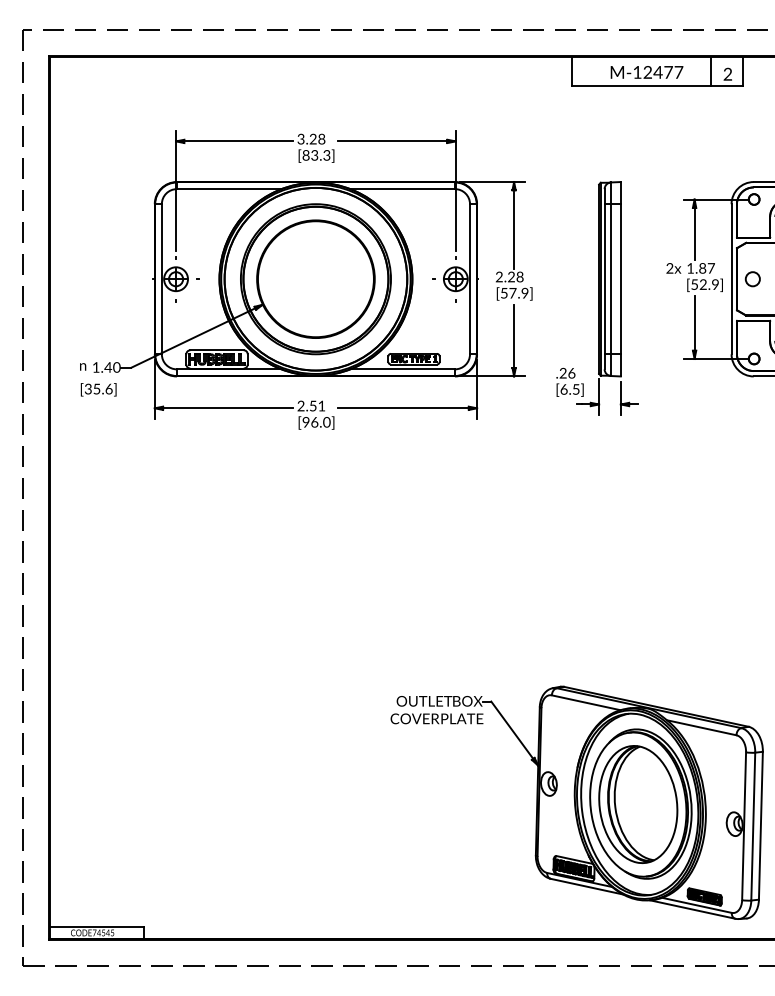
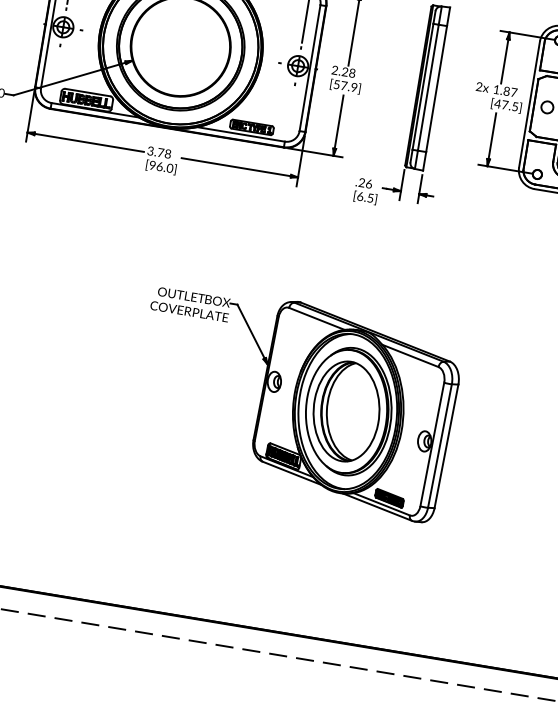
text: (704, 284) -> (506, 105), [52.9] -> [47.5]
text: (569, 381) -> (366, 190), moved
text: (311, 405) -> (159, 152), 2.51 -> 3.78
part: (576, 802) -> (294, 401), moved

